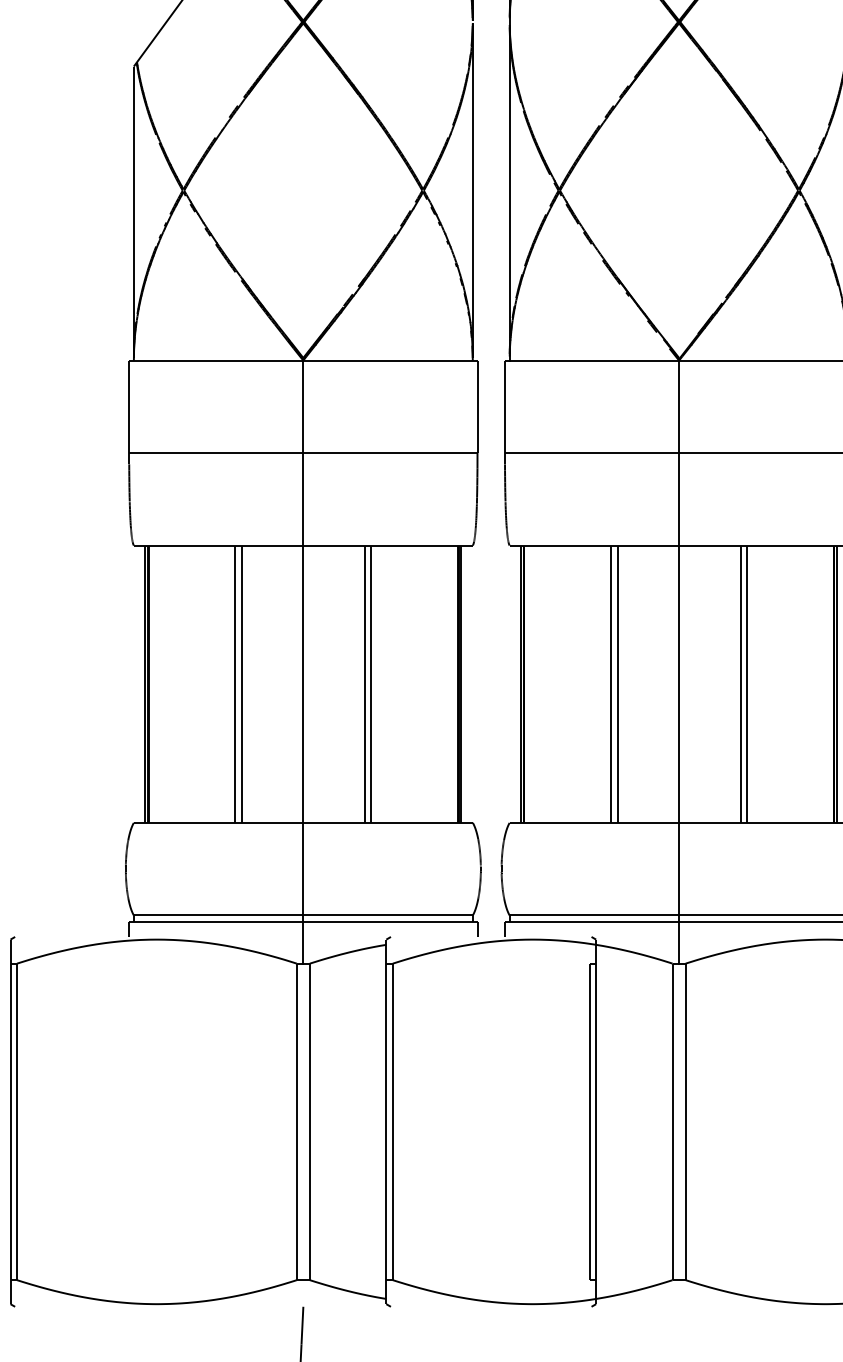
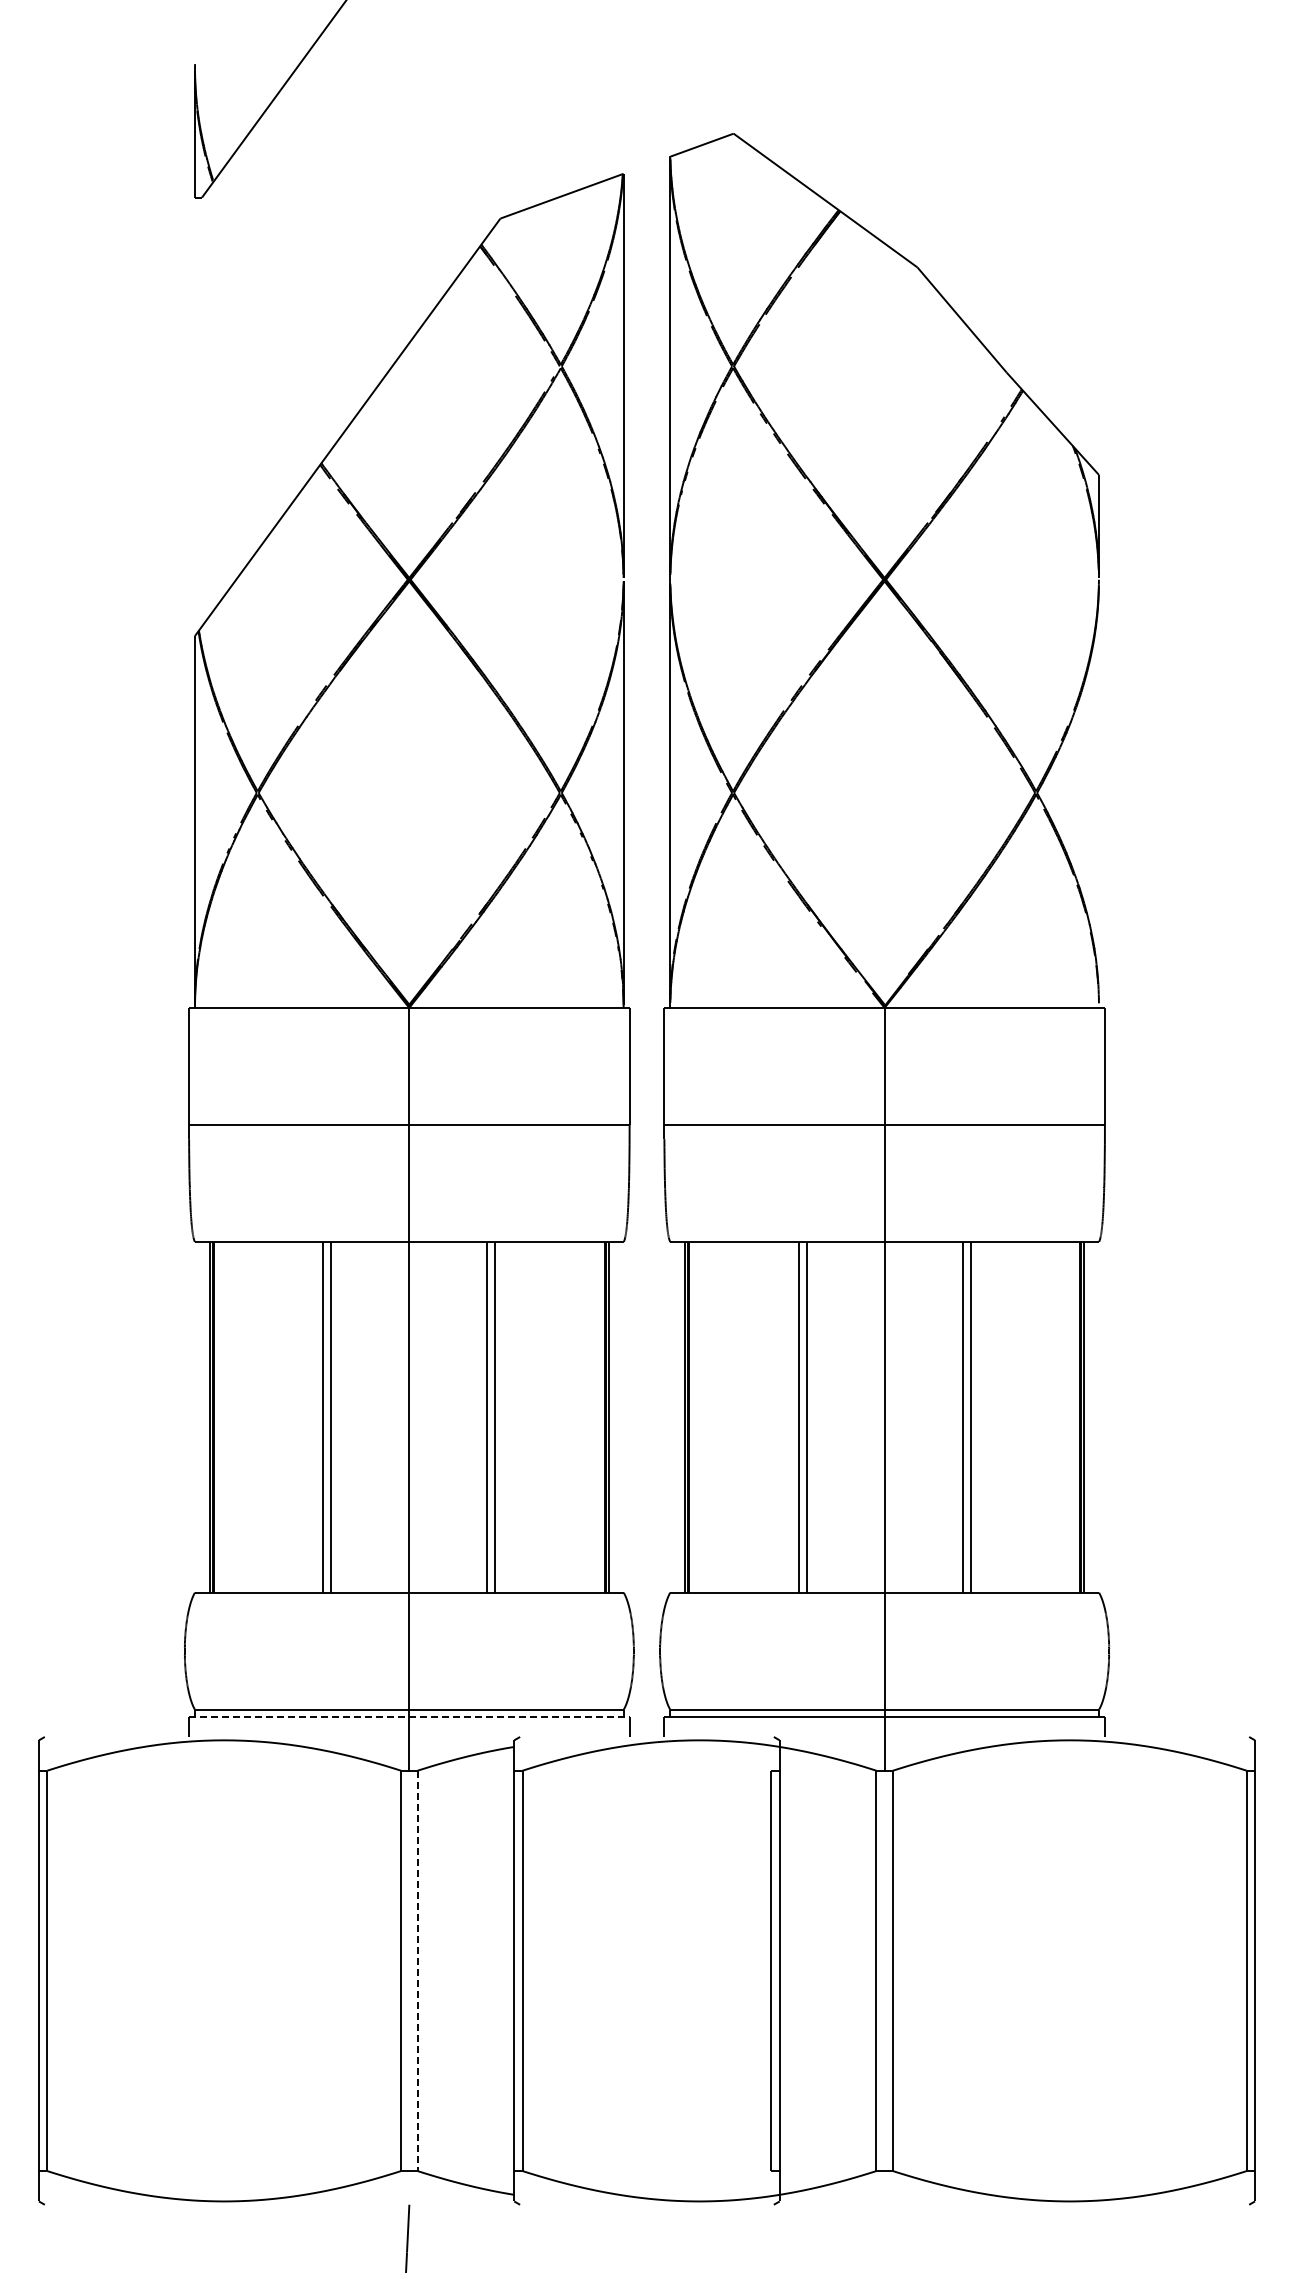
line: (303, 921) -> (409, 1717), solid -> dashed
line: (309, 1122) -> (417, 1971), solid -> dashed

